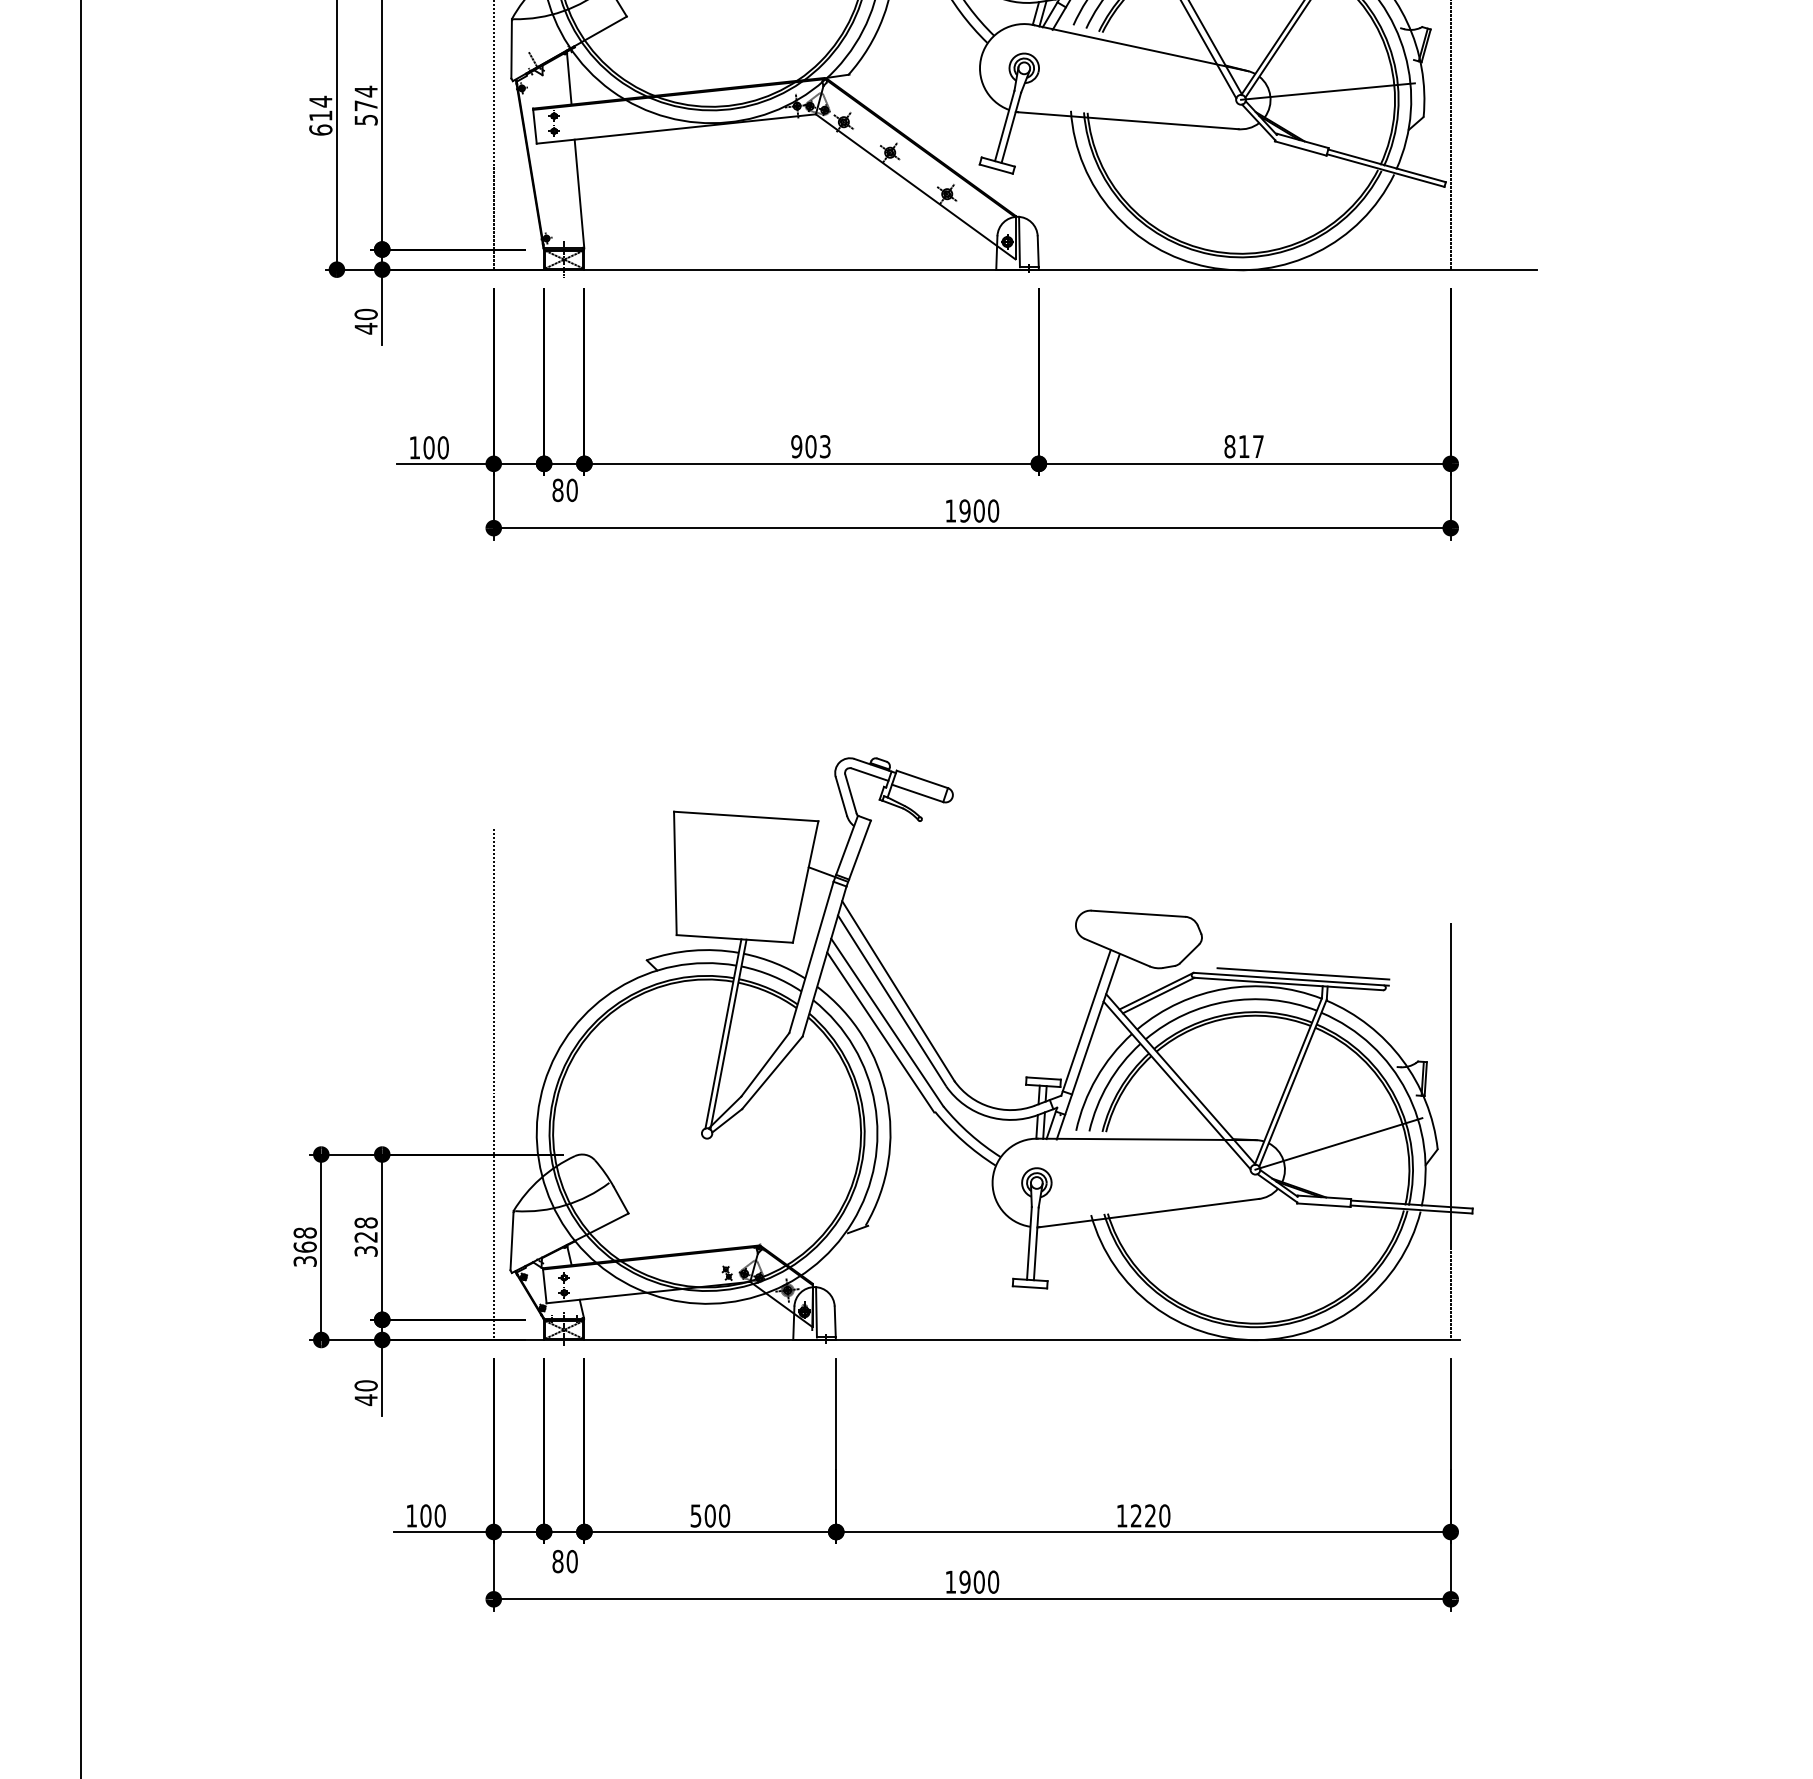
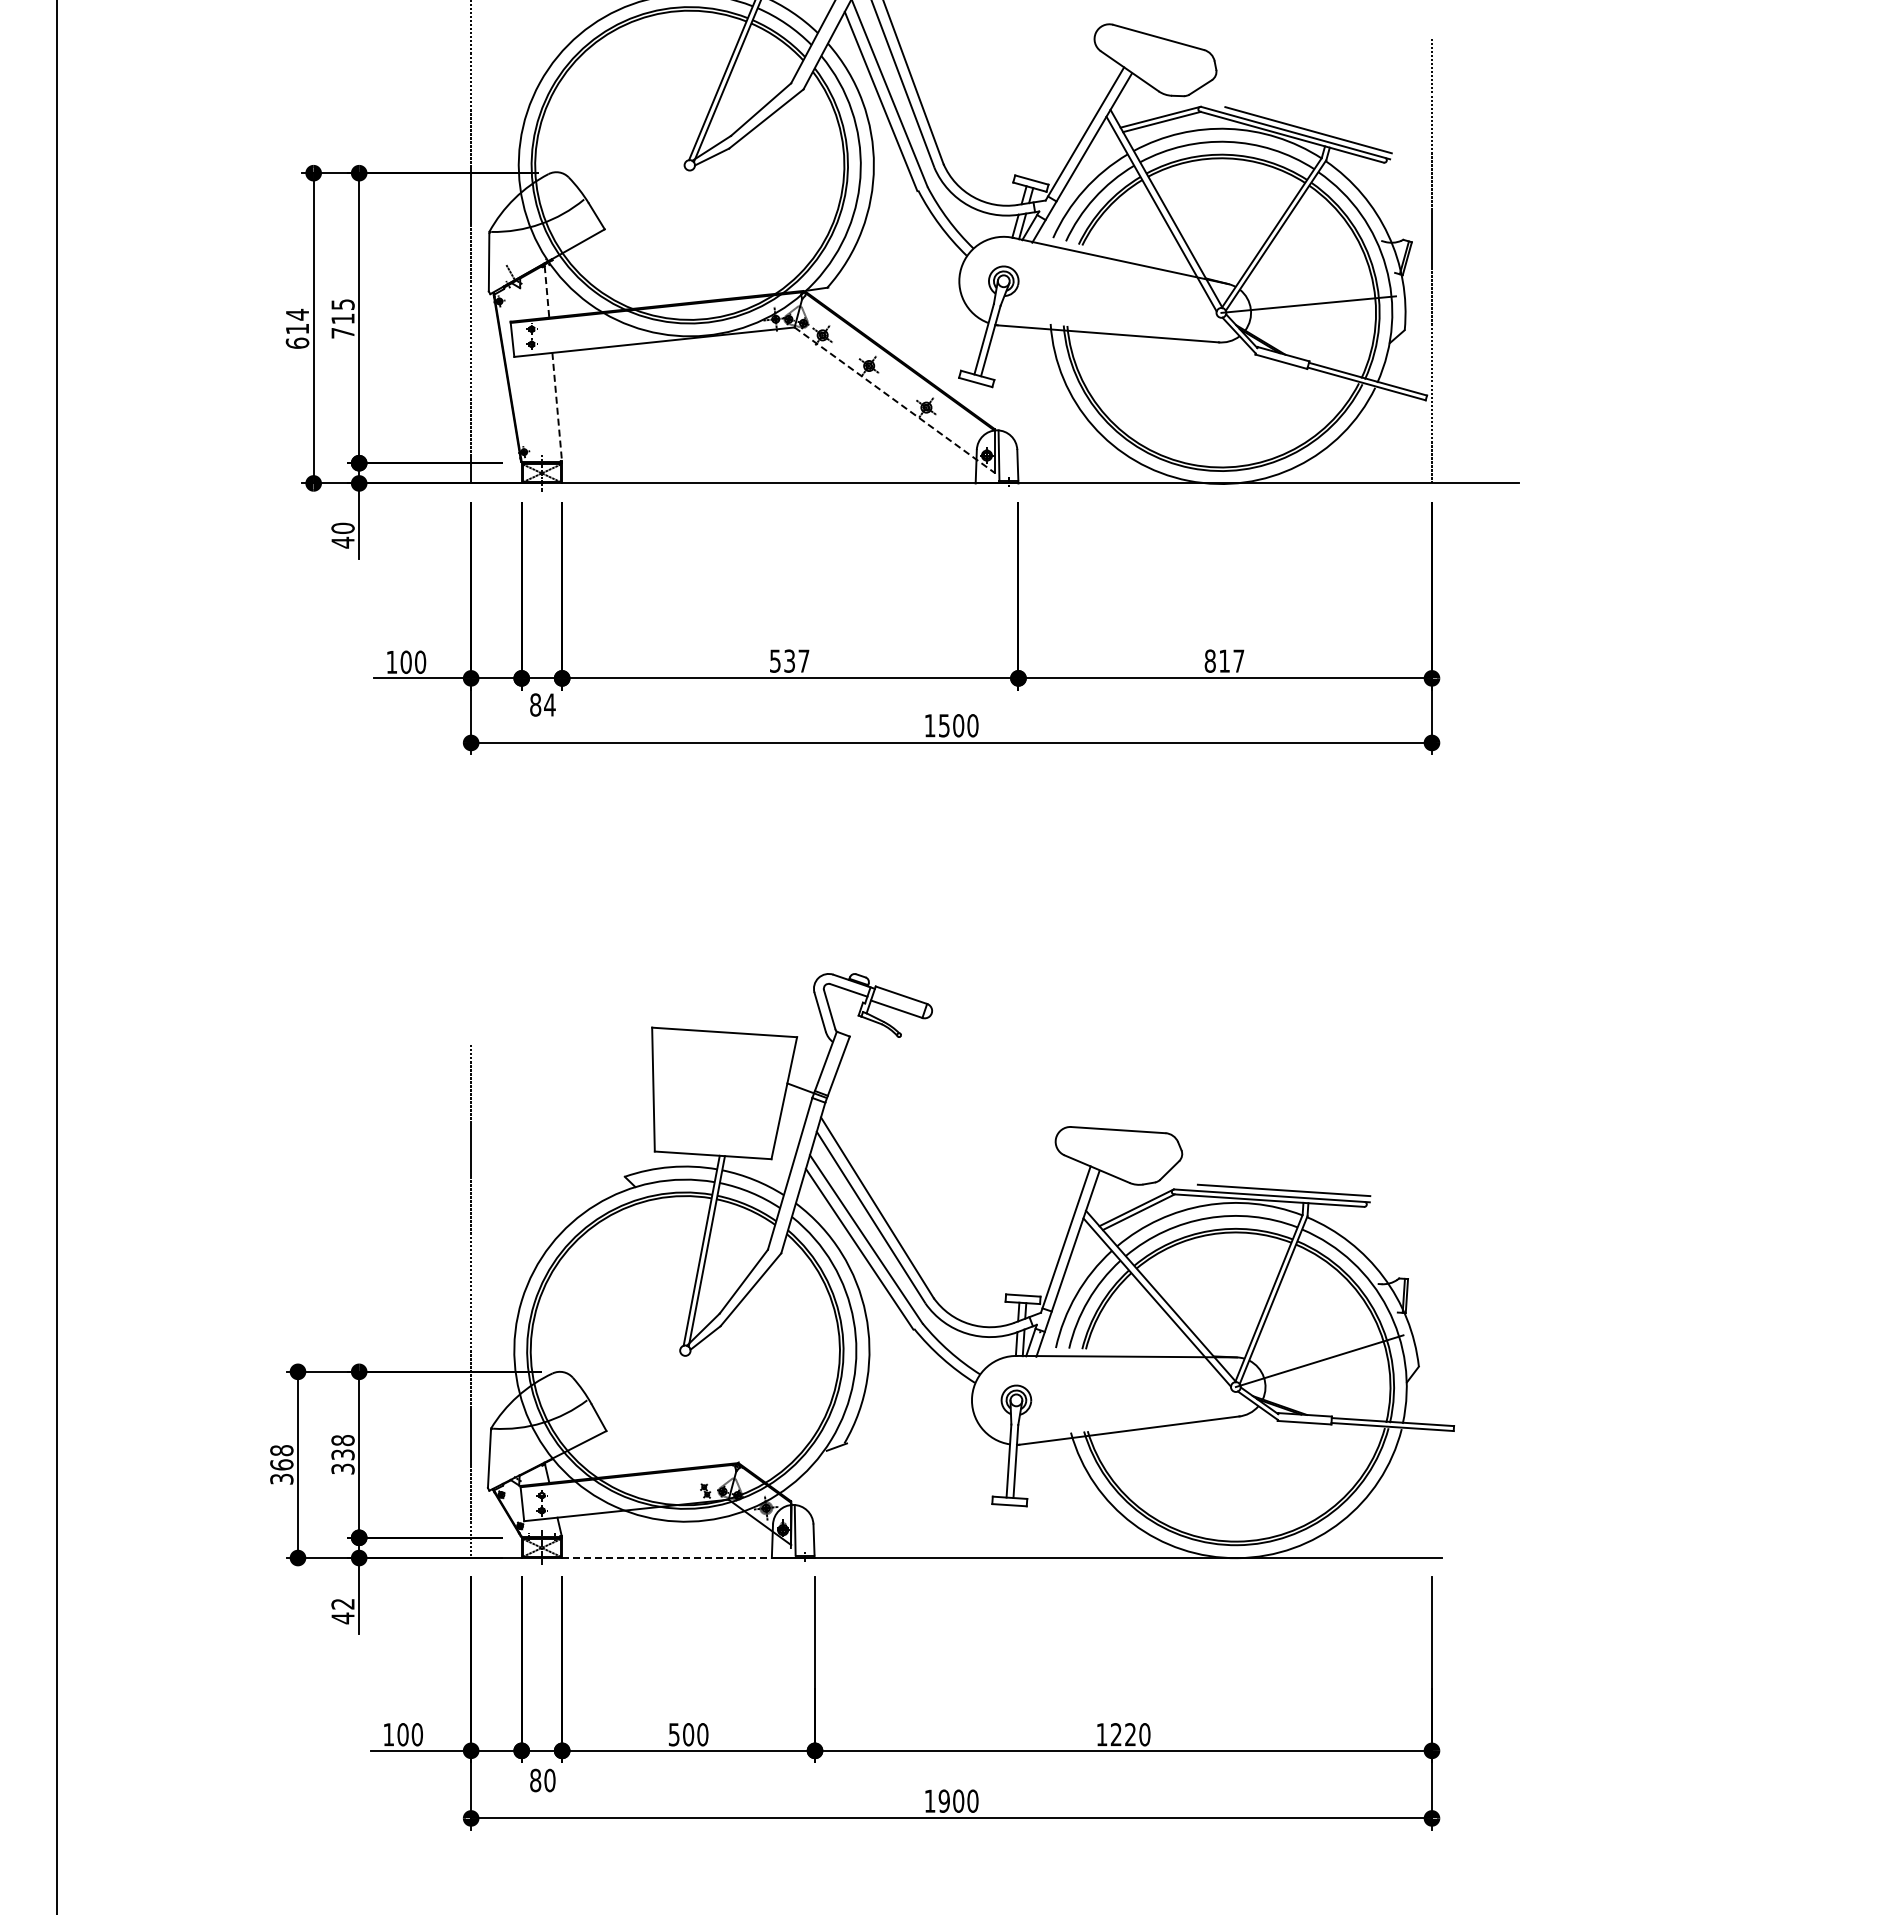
line: (568, 78) -> (546, 291), solid -> dashed
text: (365, 105) -> (342, 318), 574 -> 715
line: (915, 187) -> (894, 400), solid -> dashed
line: (579, 194) -> (557, 407), solid -> dashed
text: (810, 446) -> (789, 660), 903 -> 537
text: (571, 489) -> (549, 704), 80 -> 84
text: (964, 510) -> (943, 725), 1900 -> 1500
line: (1450, 1131) -> (1431, 1348), removed
text: (365, 1236) -> (342, 1454), 328 -> 338
line: (689, 1340) -> (667, 1558), solid -> dashed
text: (365, 1385) -> (342, 1603), 40 -> 42

